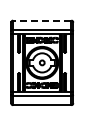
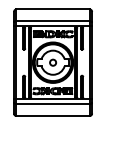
line: (41, 20) -> (52, 9), dashed -> solid

